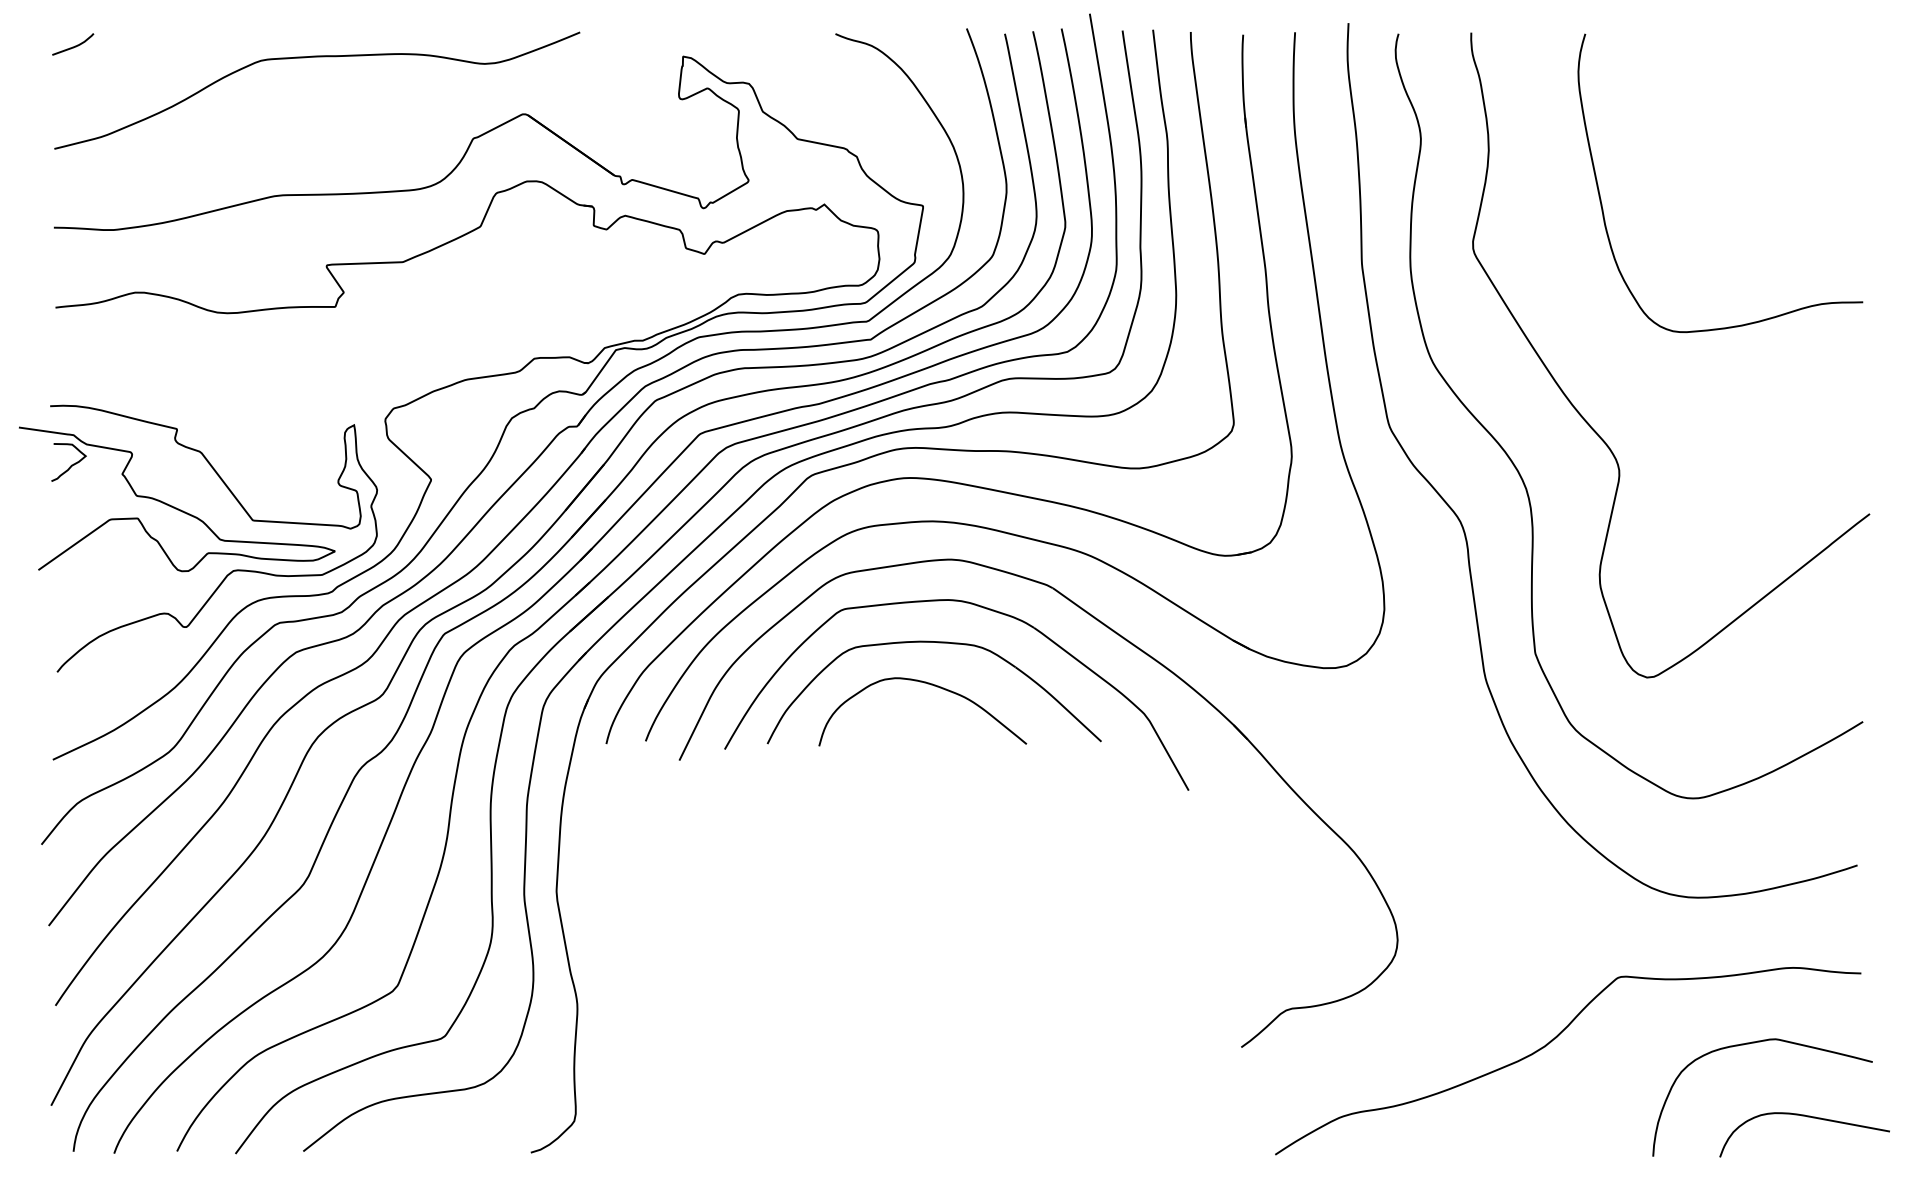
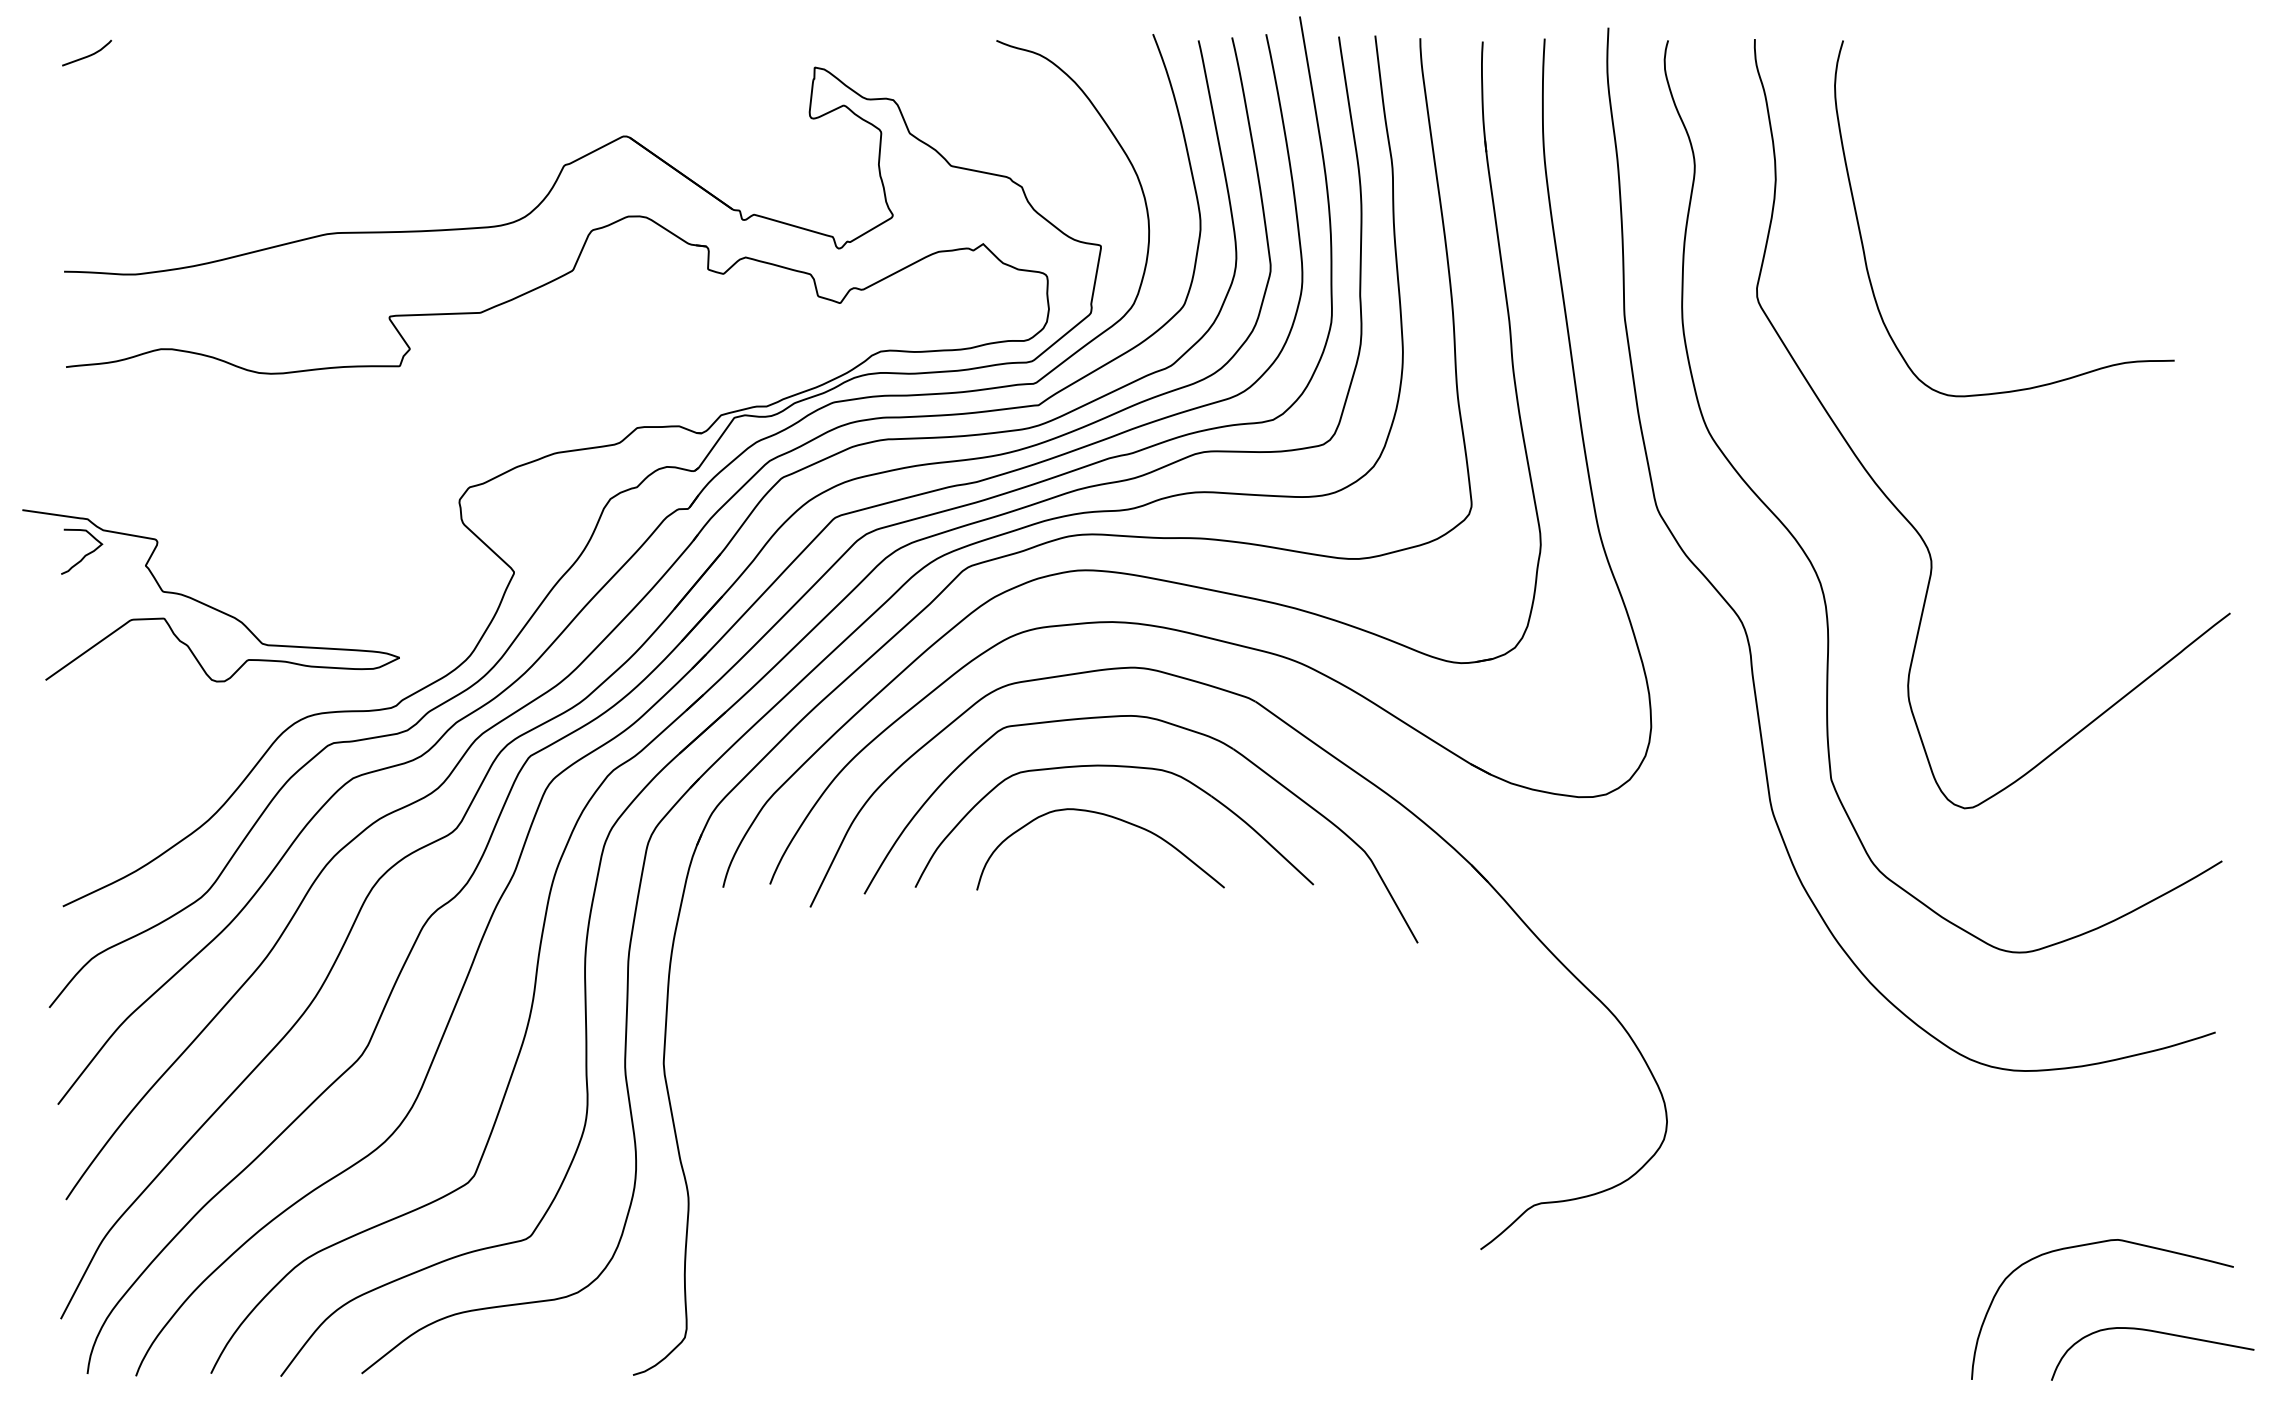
curve: (317, 57) -> (378, 68), removed
curve: (1602, 203) -> (1863, 242), moved
curve: (232, 570) -> (277, 680), removed
curve: (1550, 1043) -> (1849, 1244), removed

